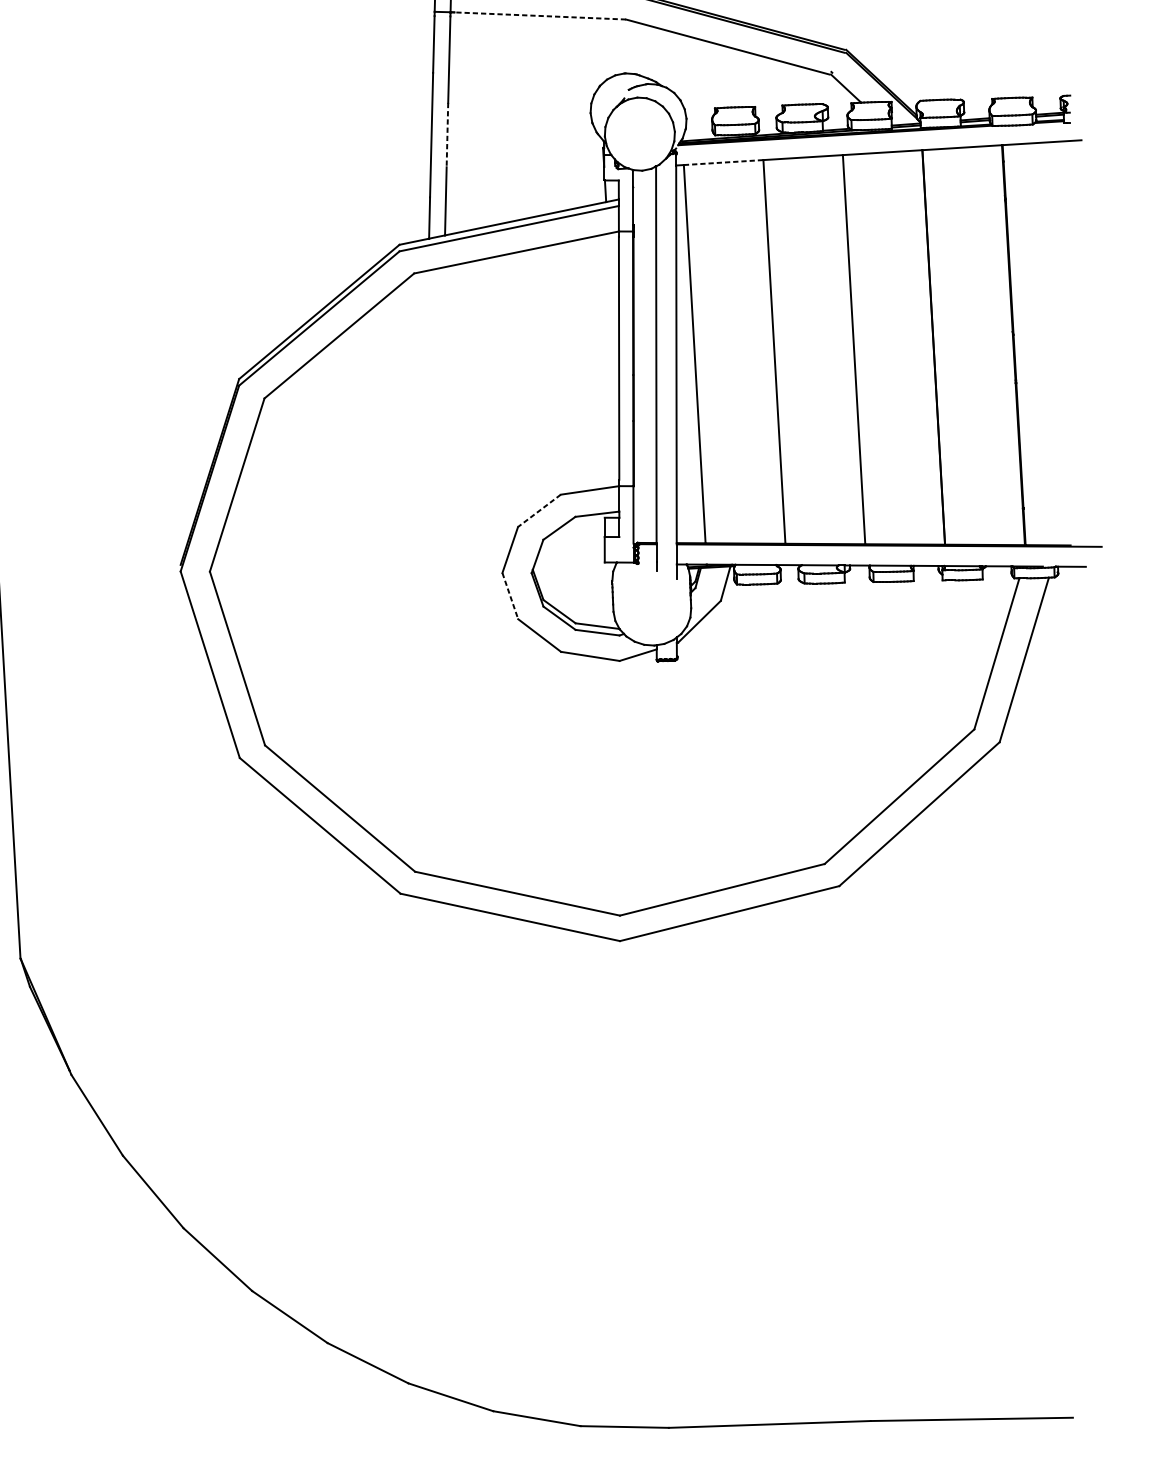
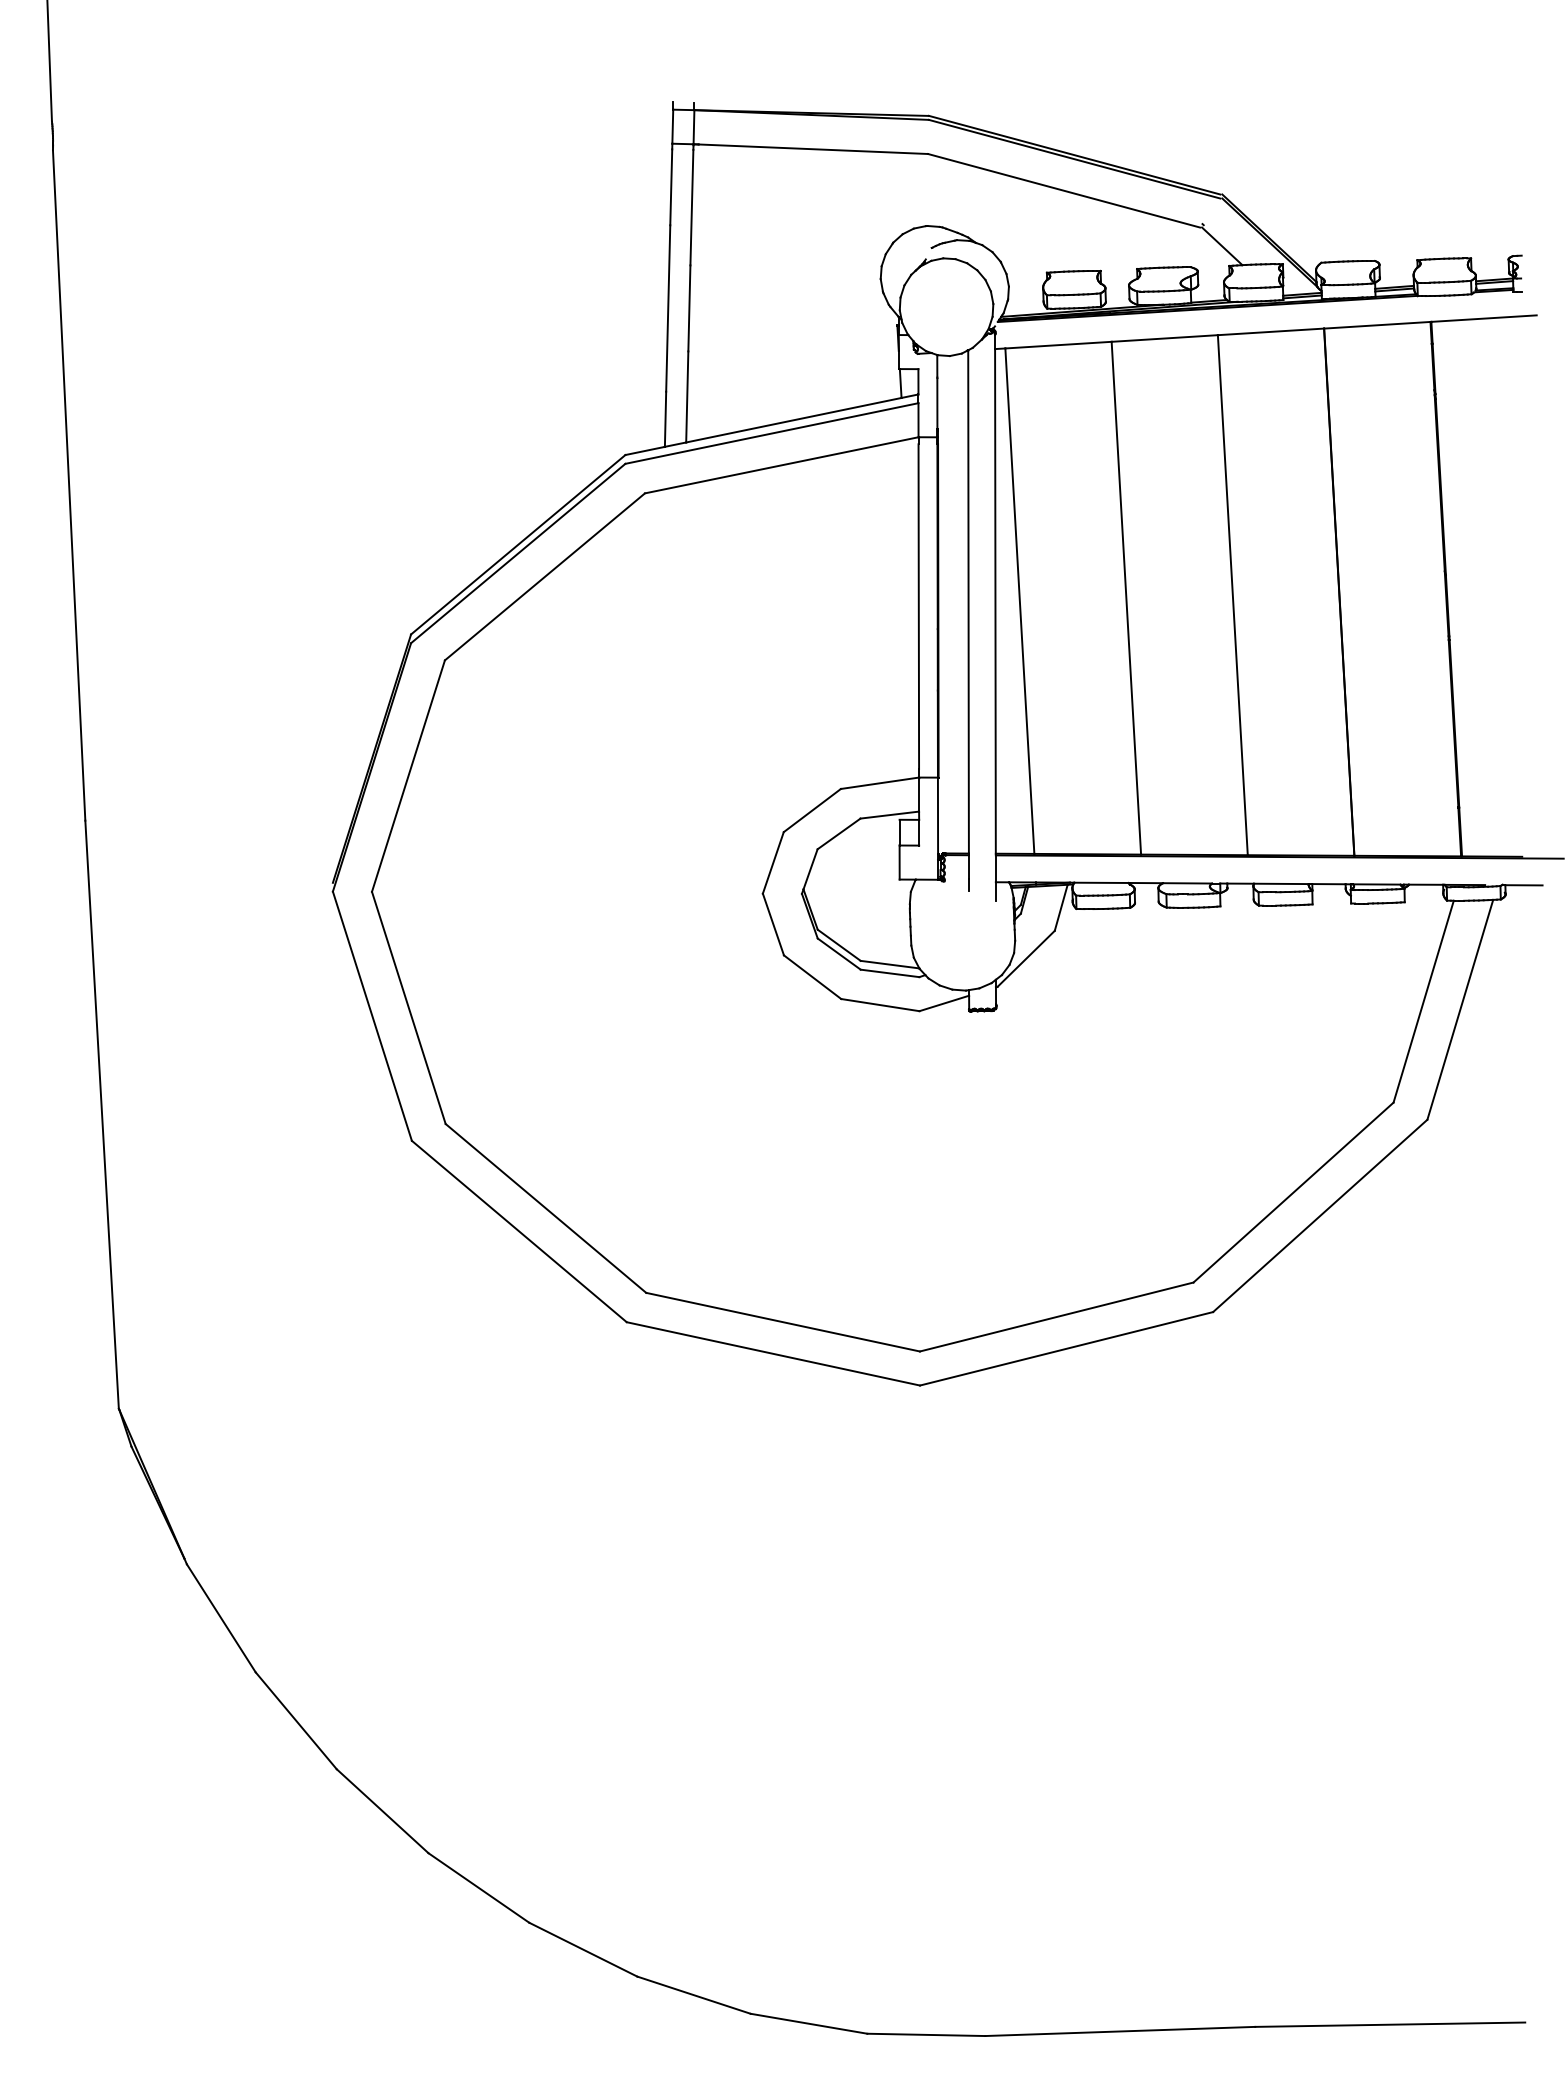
line: (540, 16) -> (813, 149), dashed -> solid
line: (447, 135) -> (689, 308), dashed -> solid
line: (724, 162) -> (1059, 345), dashed -> solid
line: (539, 510) -> (812, 810), dashed -> solid
line: (510, 596) -> (773, 924), dashed -> solid

